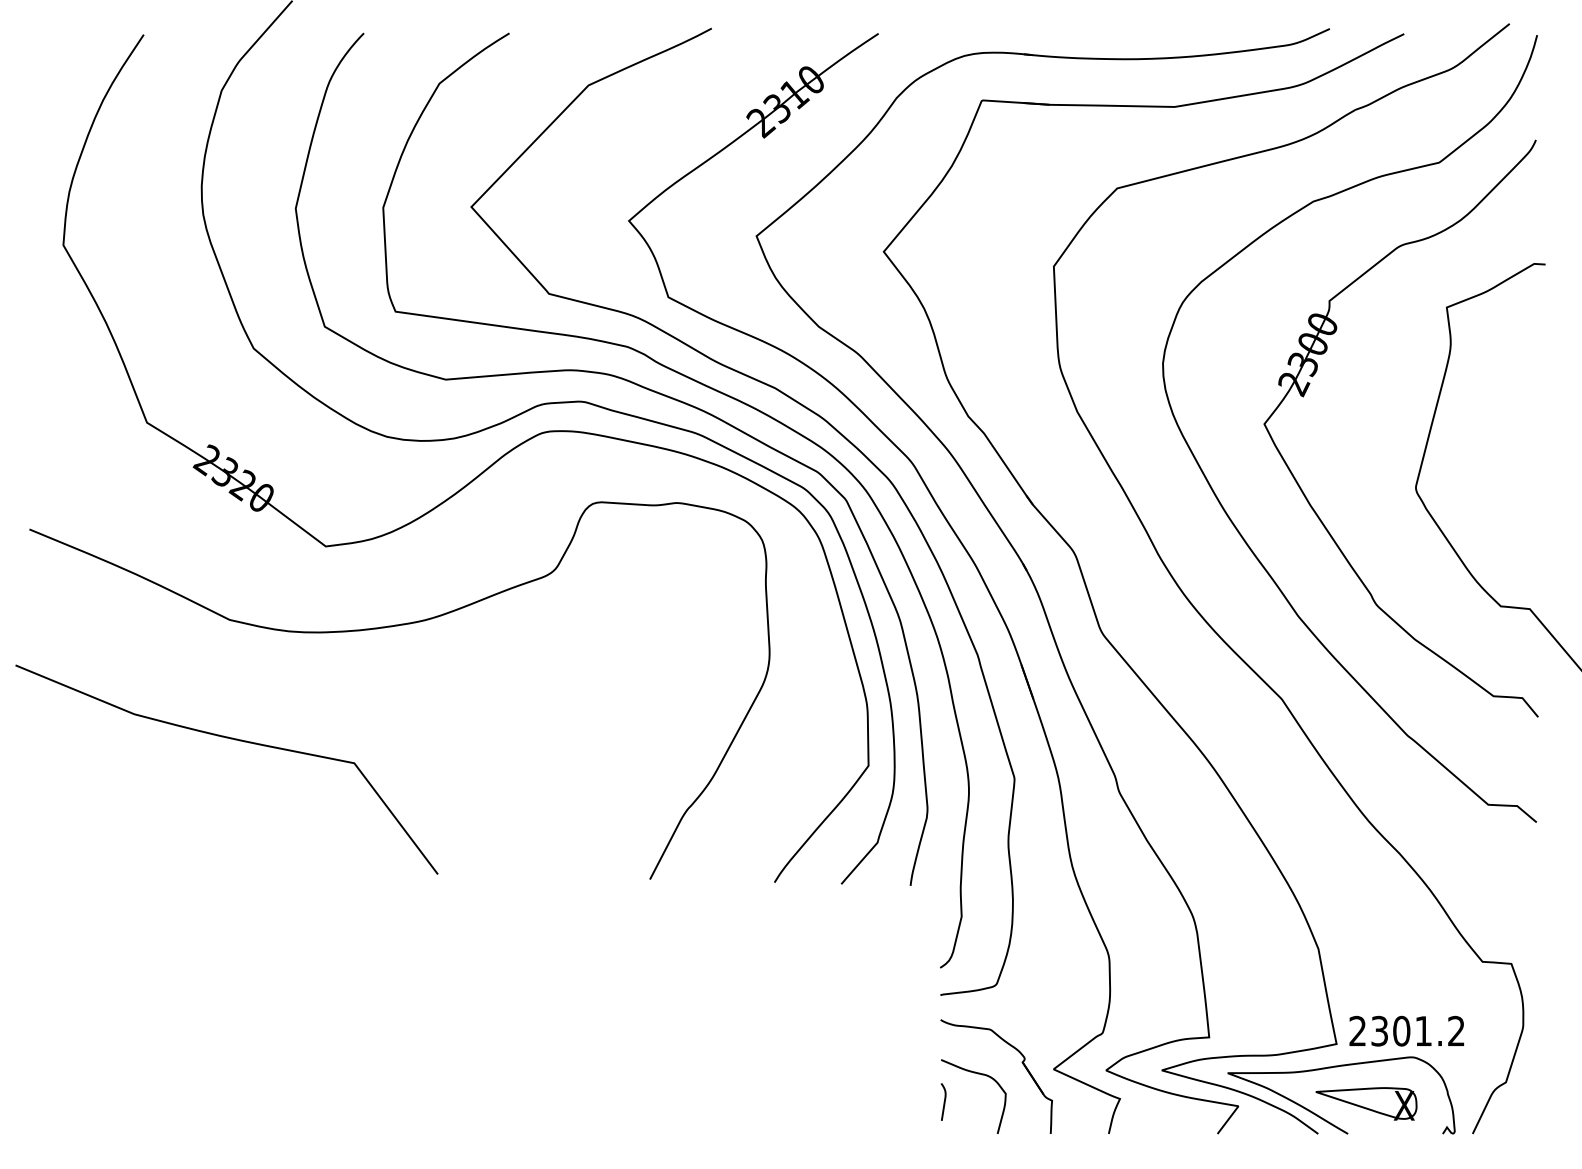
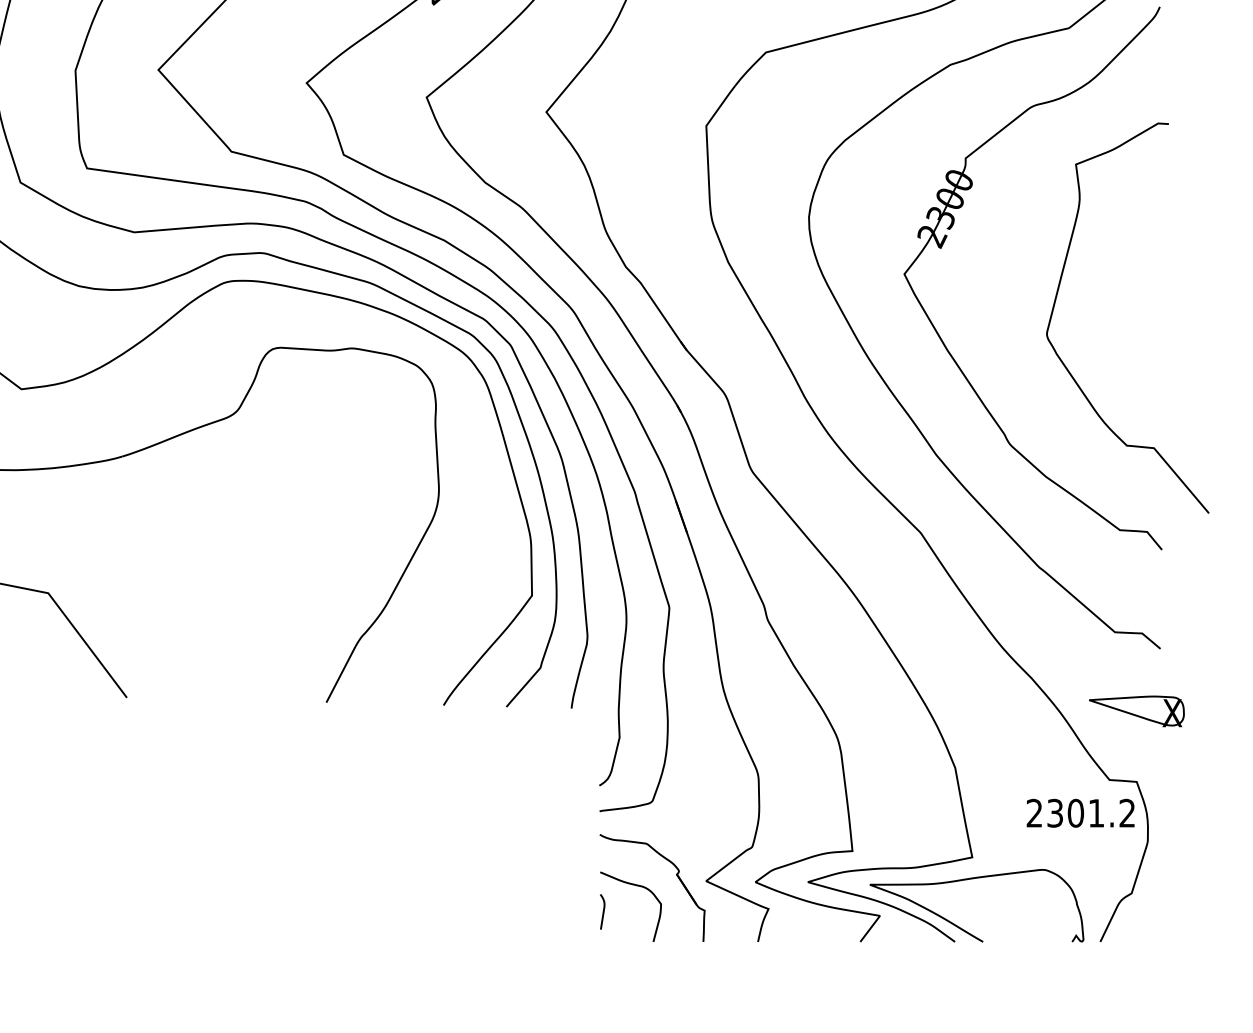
text: (1406, 1030) -> (1080, 812), moved
part: (1366, 1103) -> (1136, 711), moved

